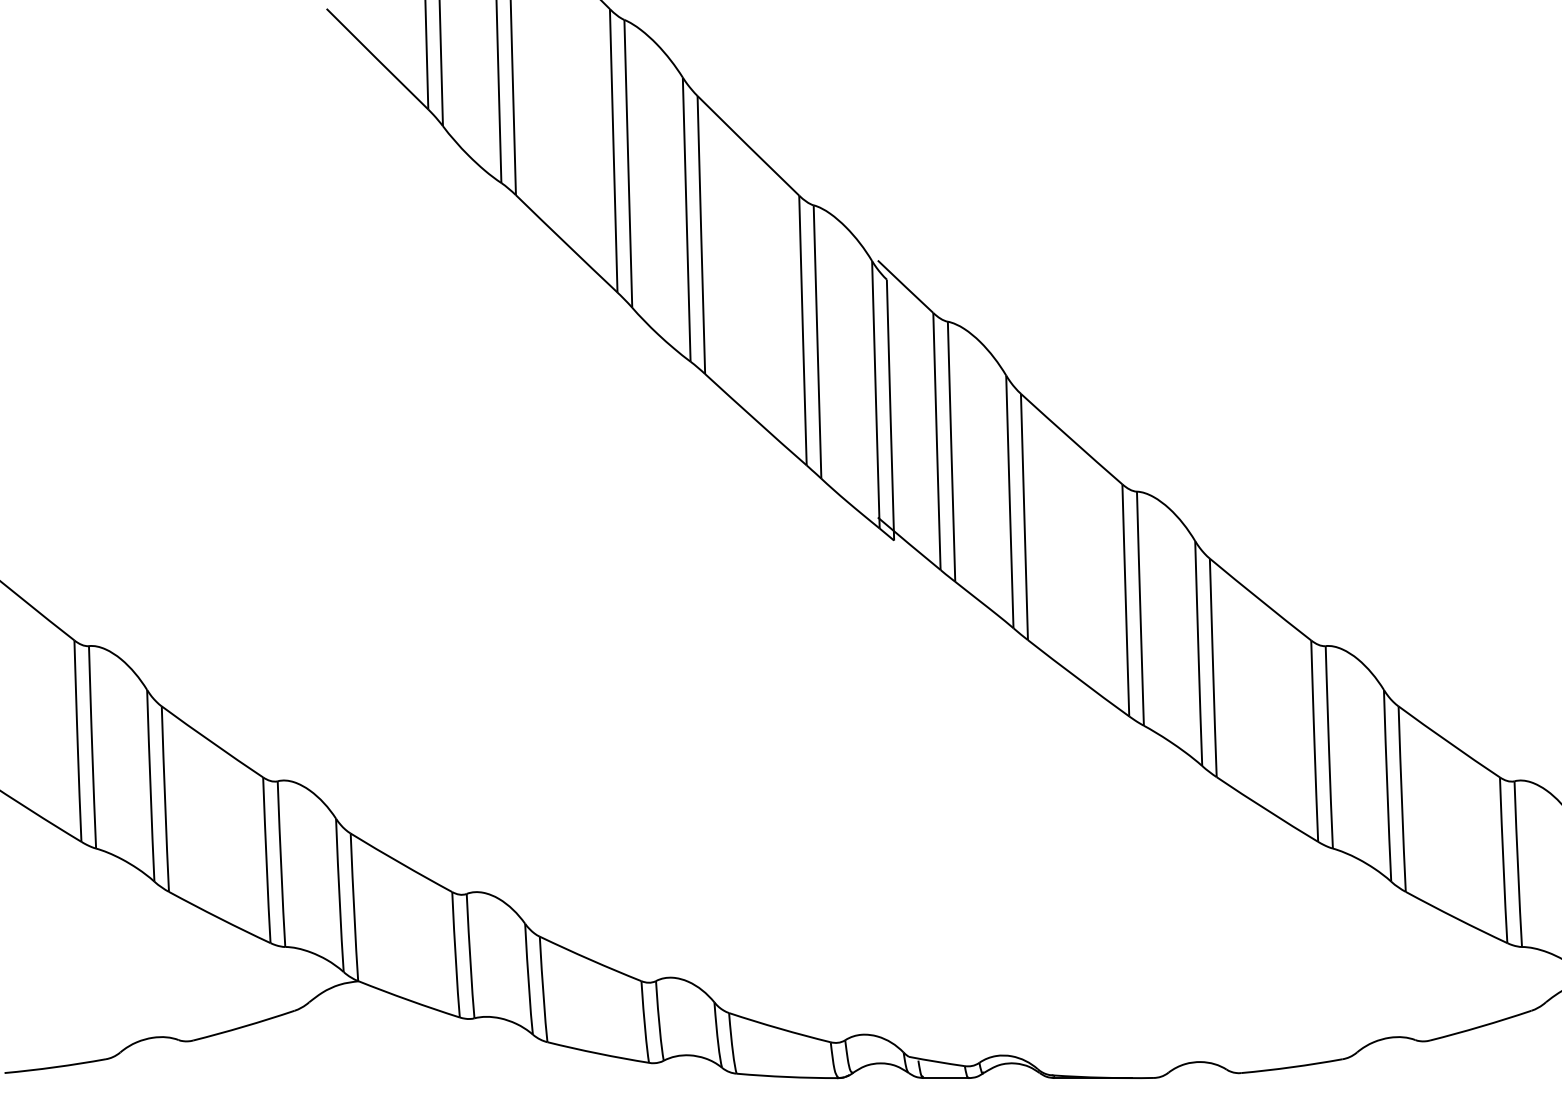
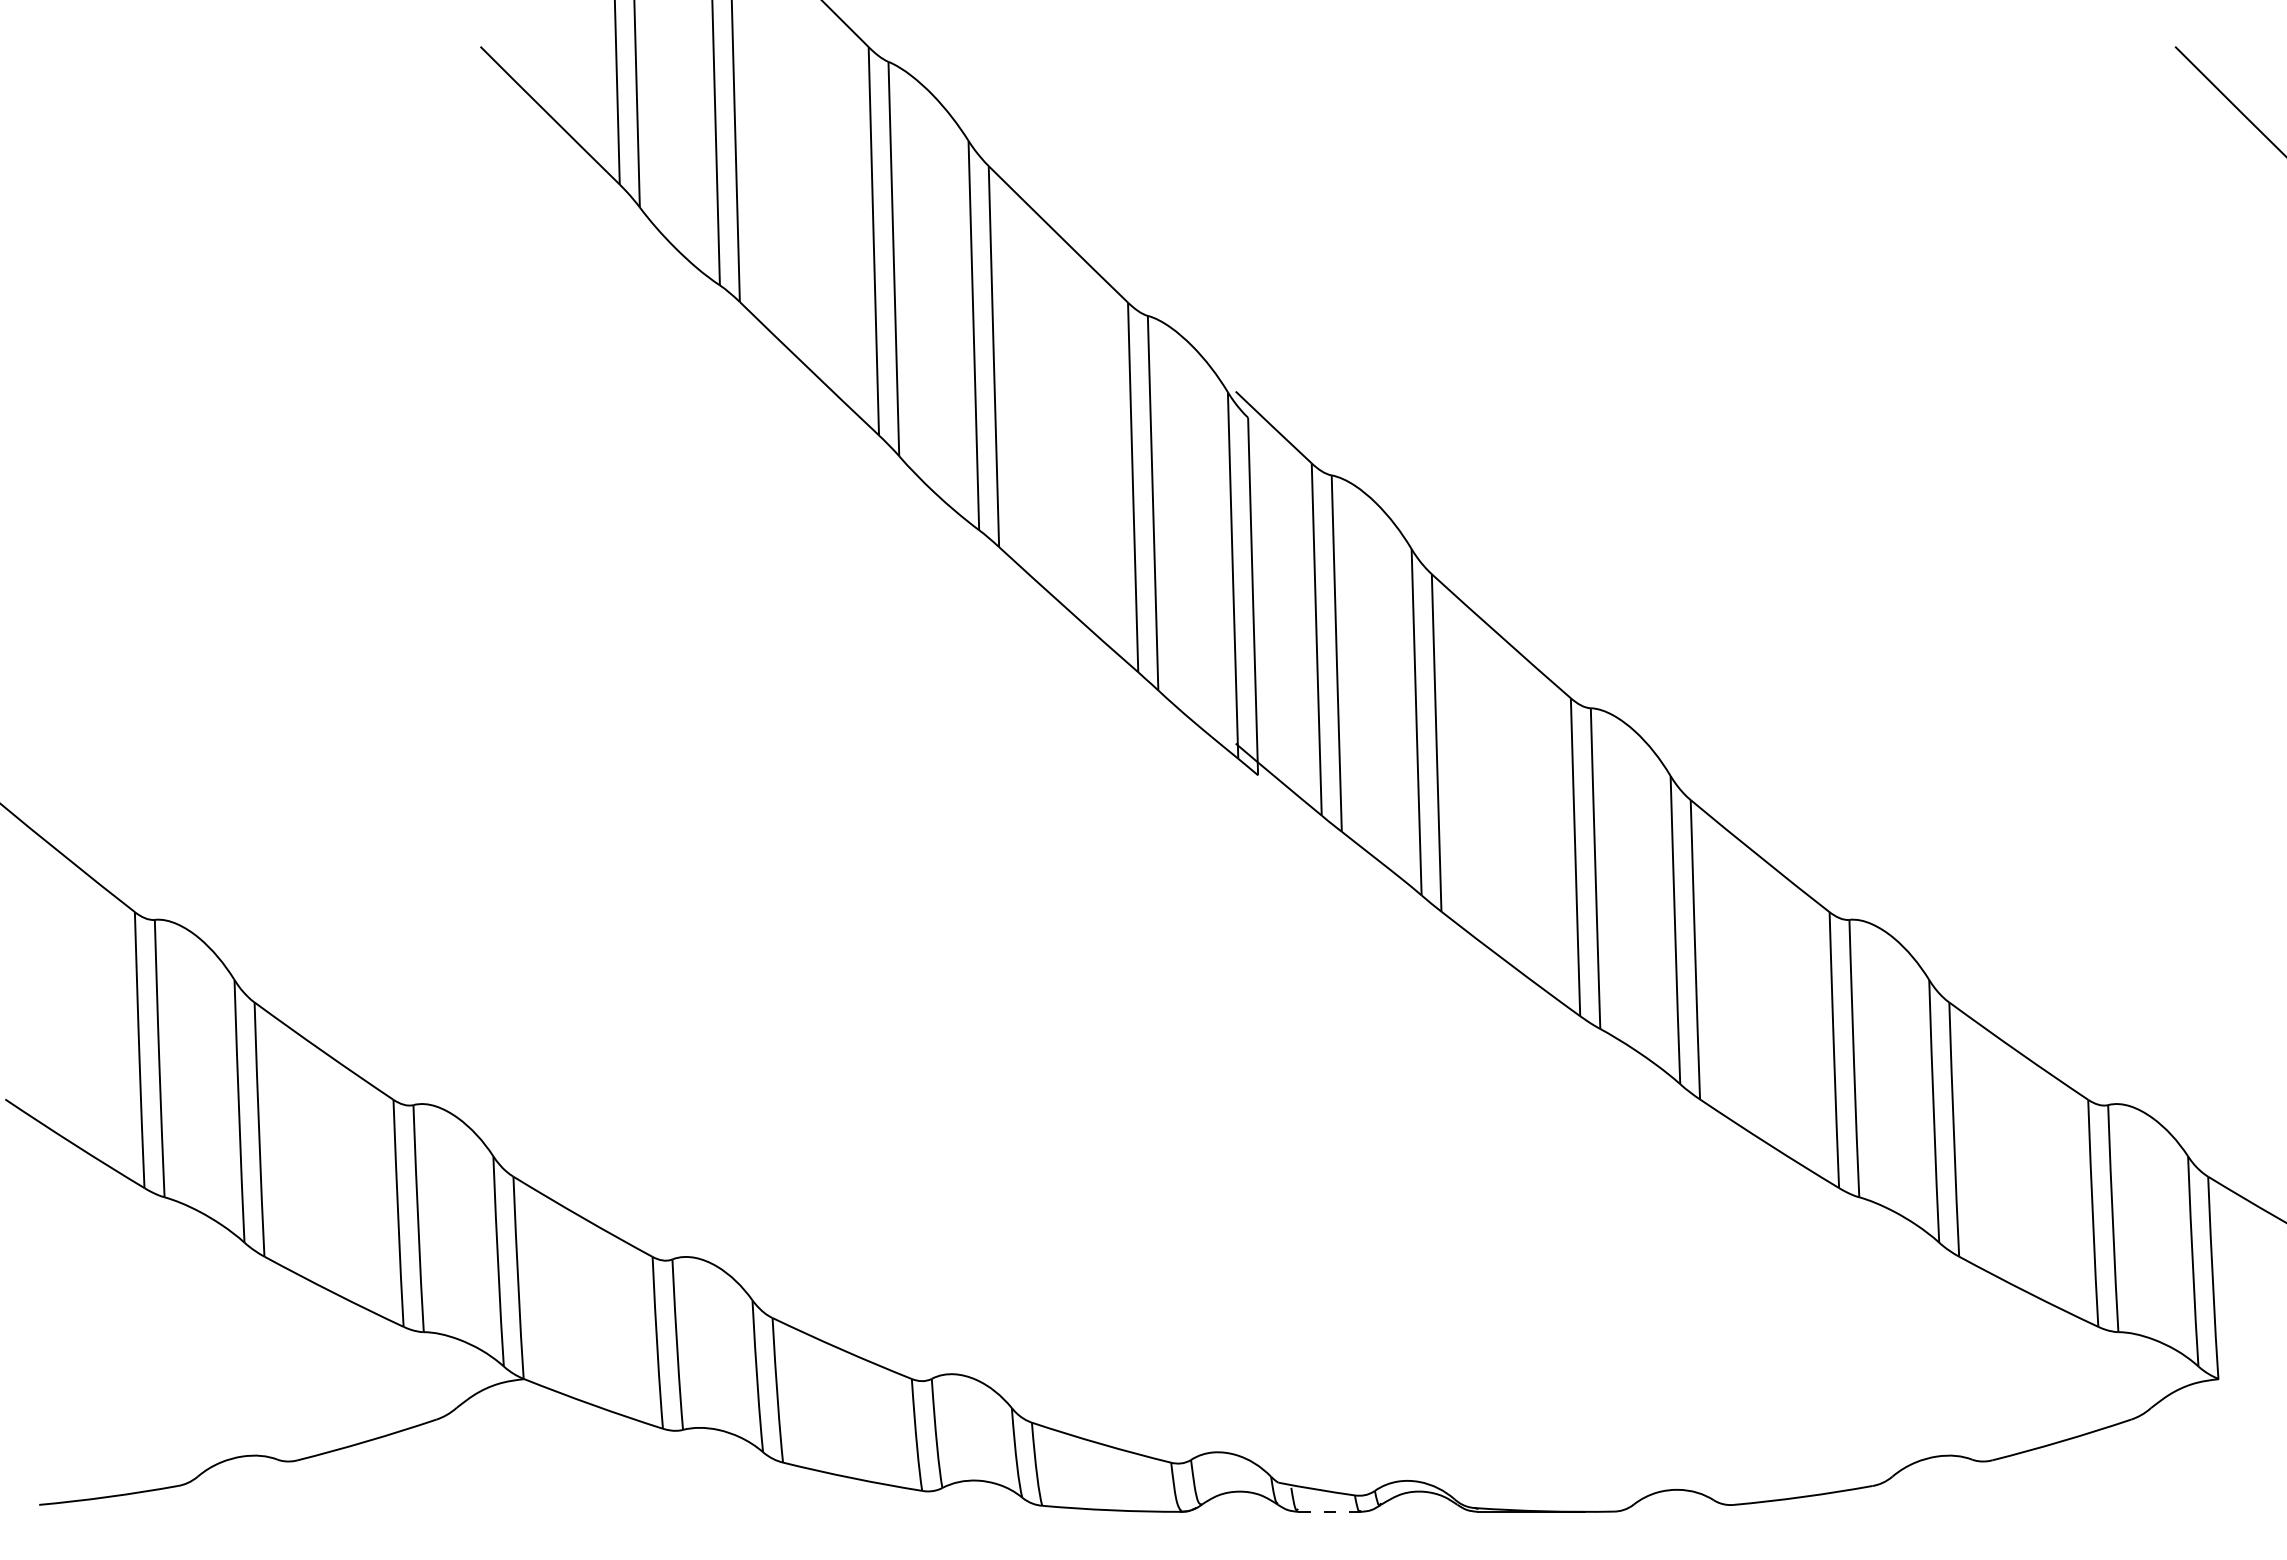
line: (946, 1077) -> (1329, 1511), solid -> dashed

